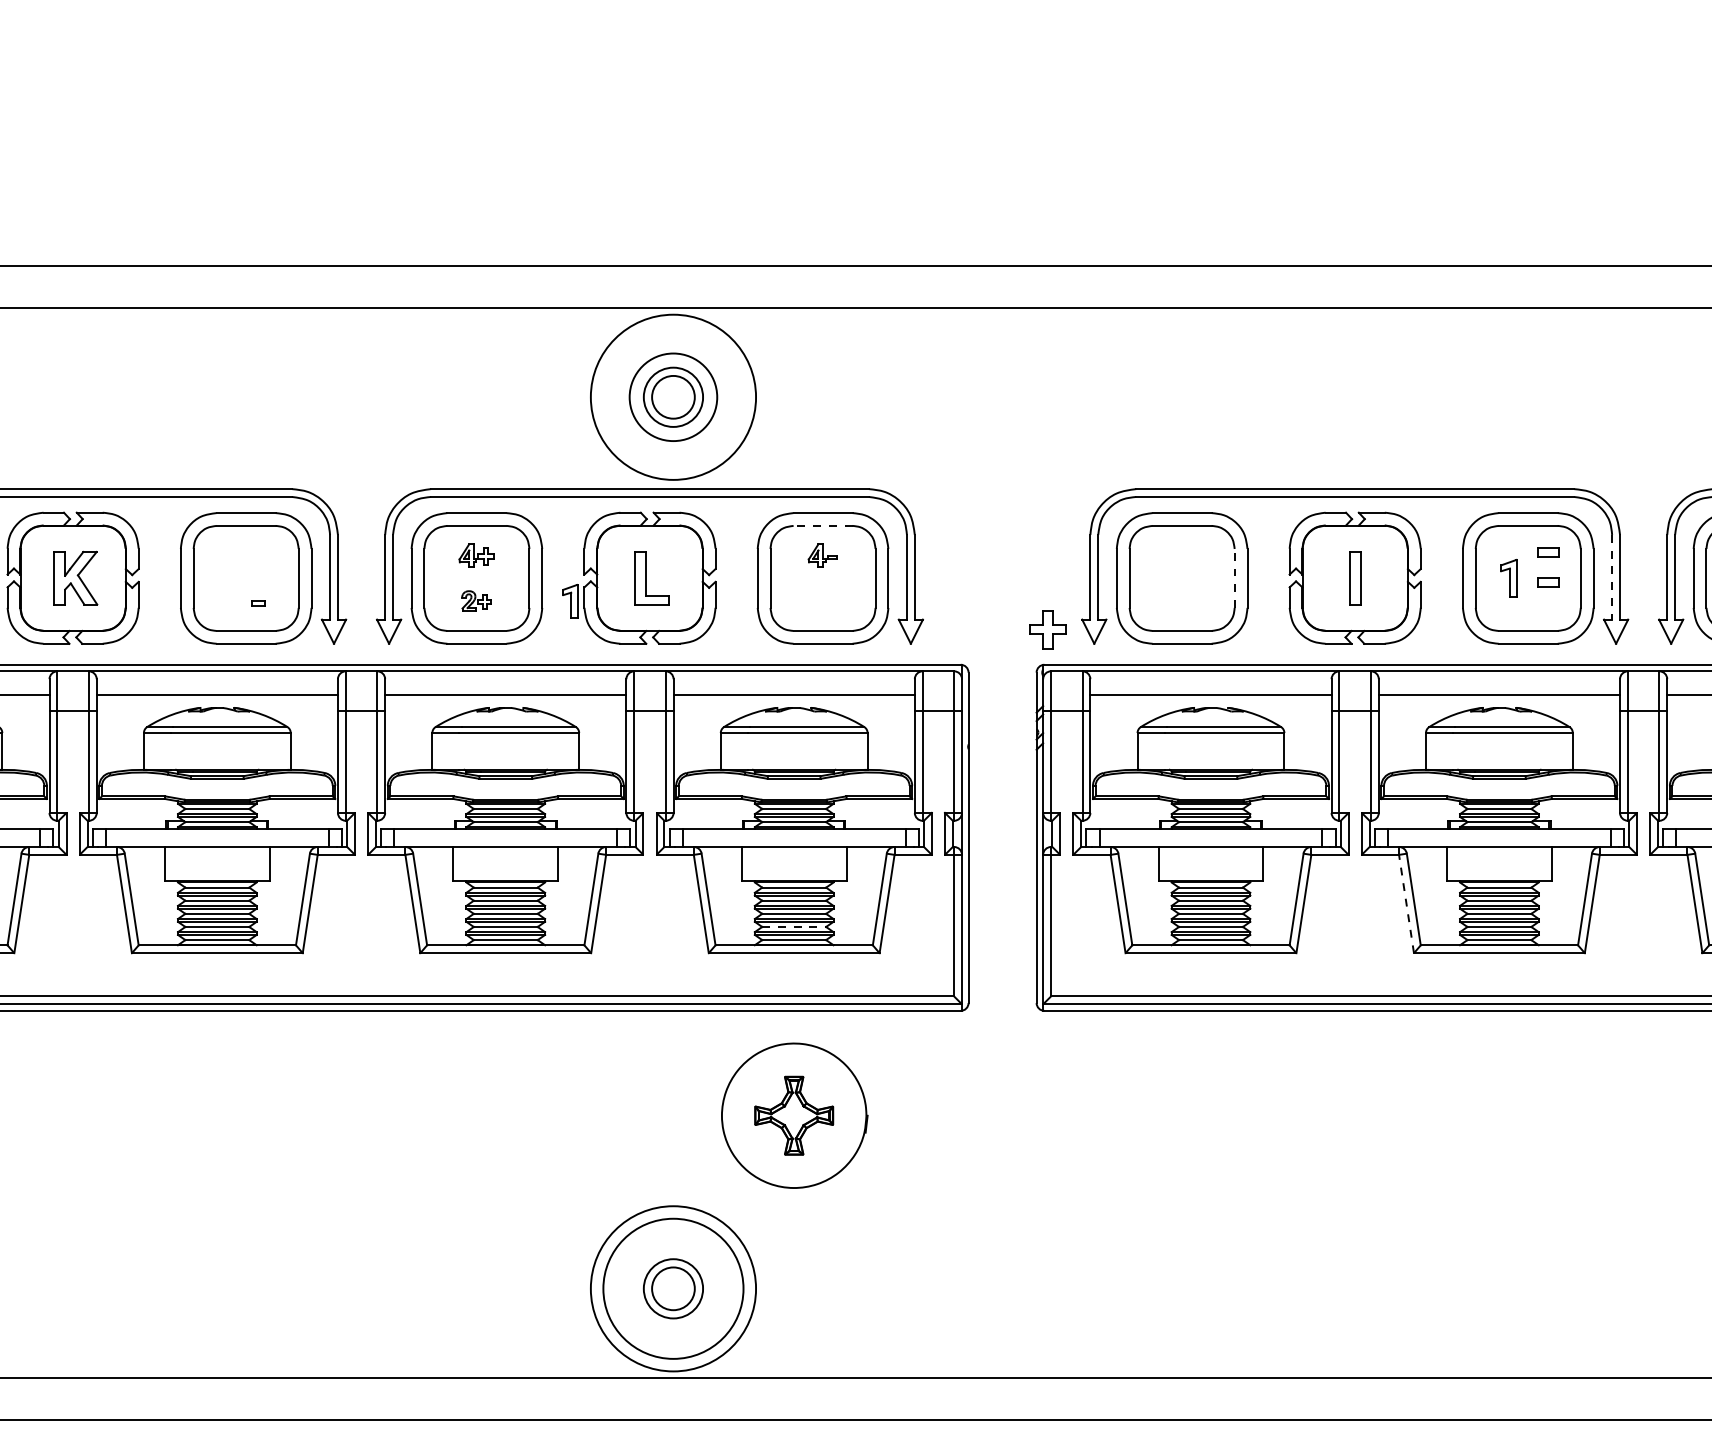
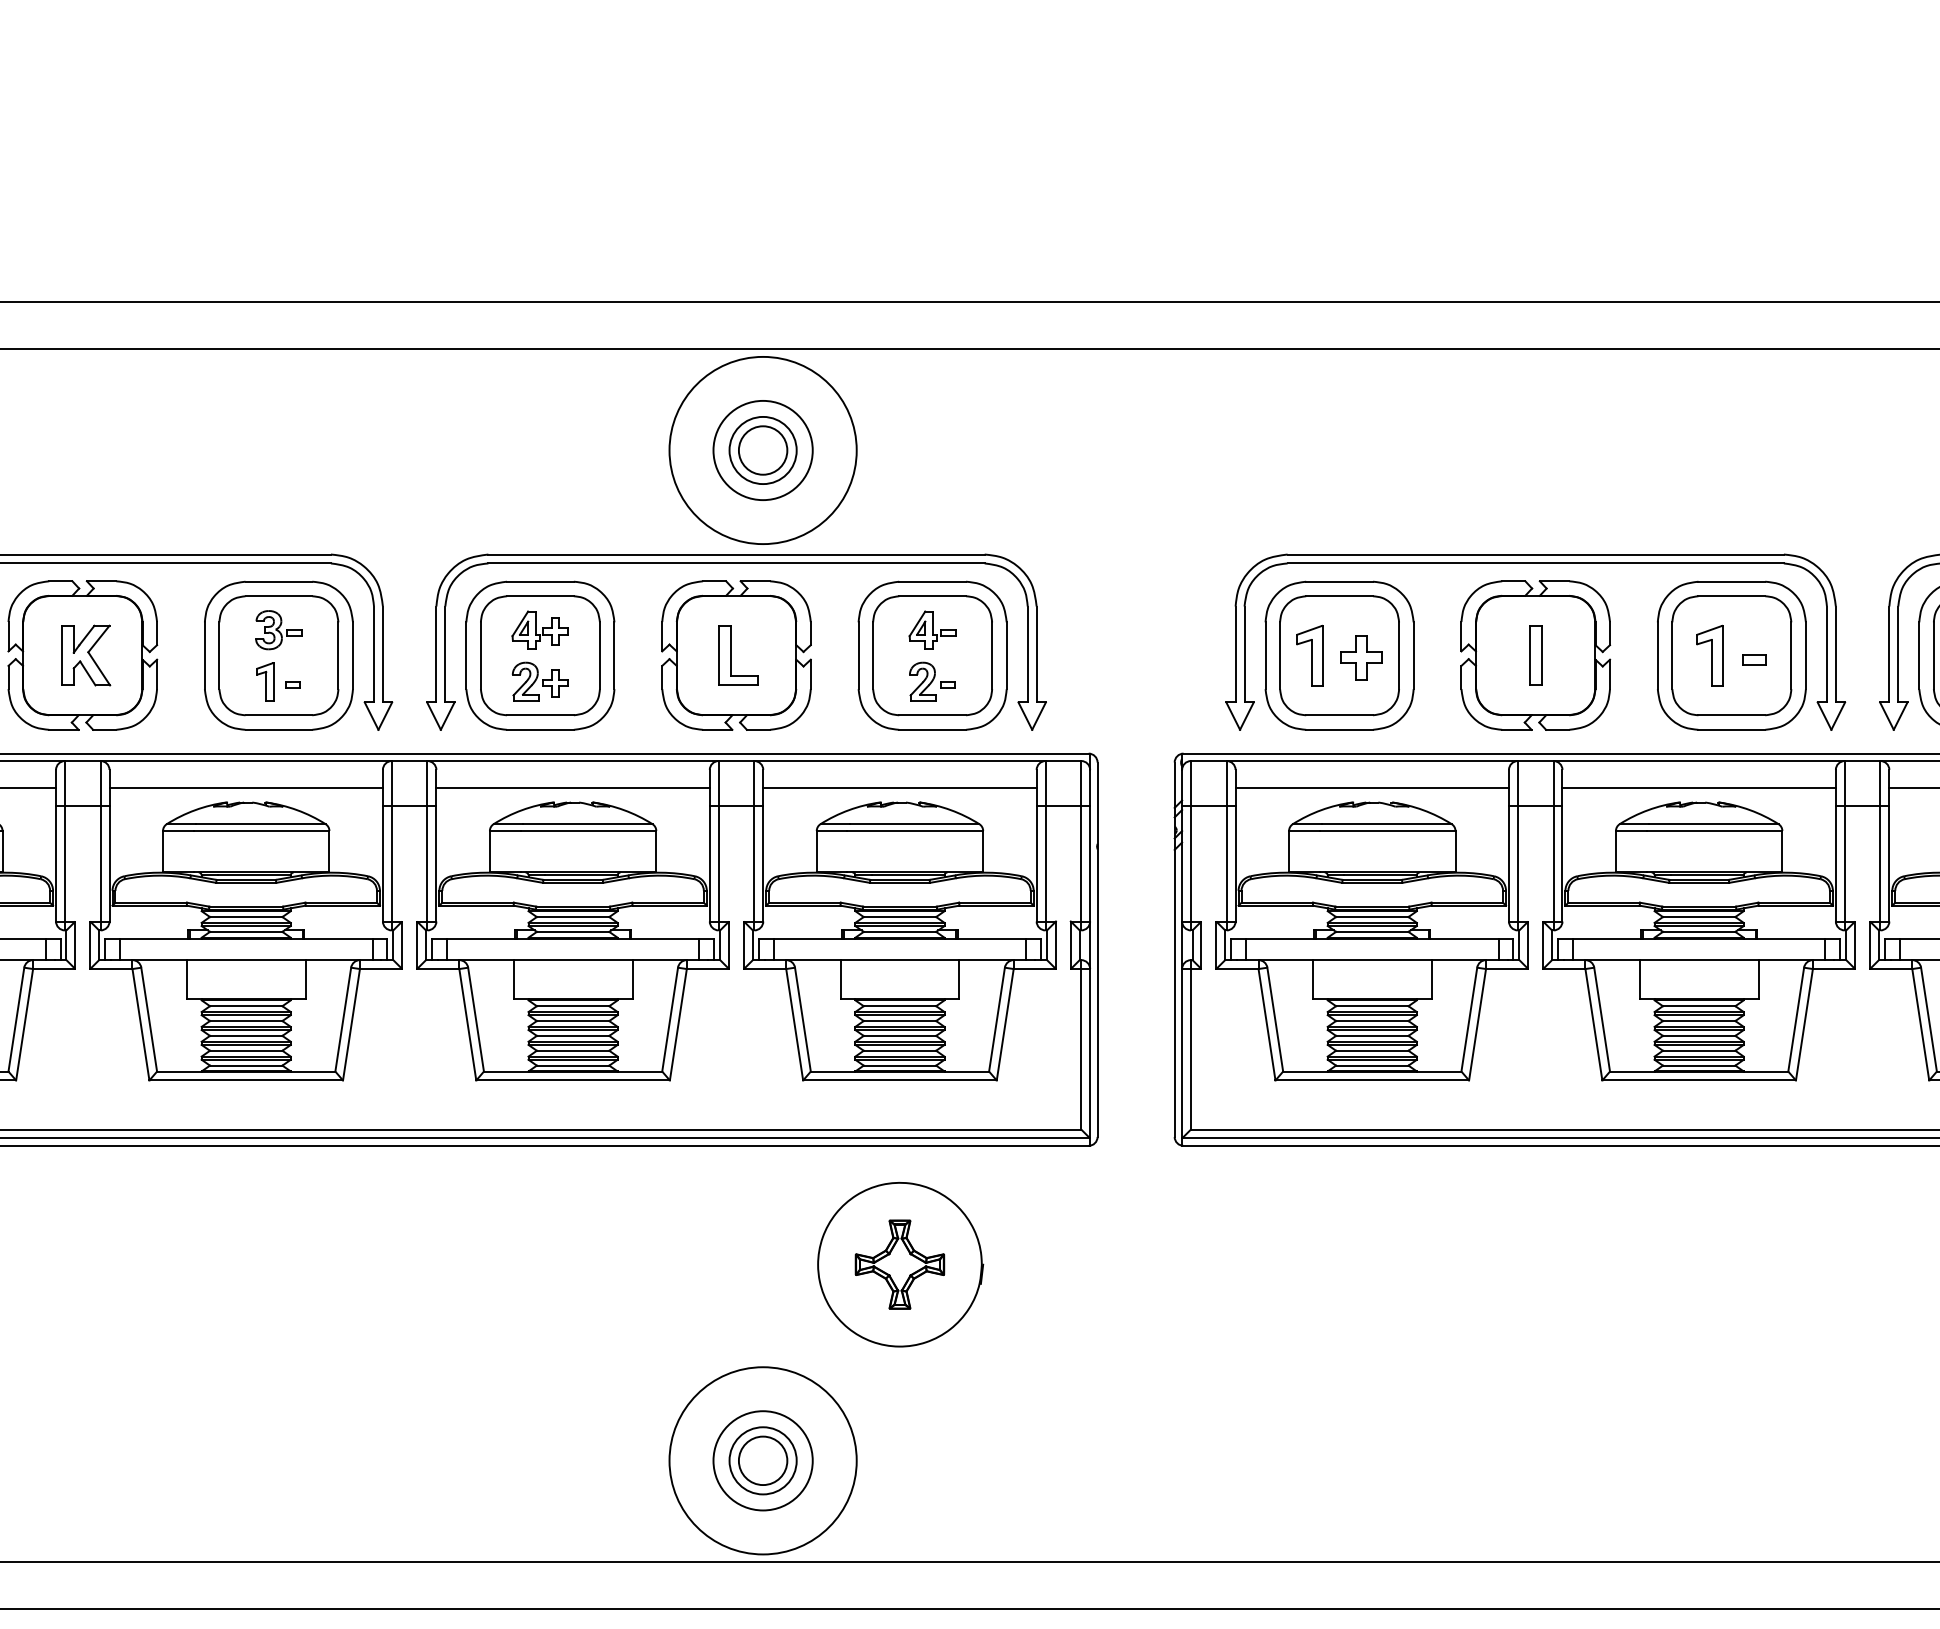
line: (822, 526) -> (932, 596), dashed -> solid
part: (1548, 551) -> (1754, 625), removed
part: (476, 555) -> (539, 629), size x1.43
part: (822, 555) -> (932, 629), size x1.43
part: (245, 556) -> (278, 630), added
line: (1611, 577) -> (1826, 654), dashed -> solid
part: (1155, 578) -> (1309, 655), added
line: (1234, 578) -> (1399, 655), dashed -> solid
part: (1508, 578) -> (1709, 655), size x1.43
part: (476, 601) -> (539, 681), size x1.67
part: (570, 601) -> (265, 681), moved
part: (822, 601) -> (932, 681), added
part: (1047, 629) -> (1361, 657), moved
line: (1406, 903) -> (1593, 1024), dashed -> solid
line: (794, 926) -> (900, 1050), dashed -> solid
circle: (672, 1288) -> (762, 1460), size x0.62

